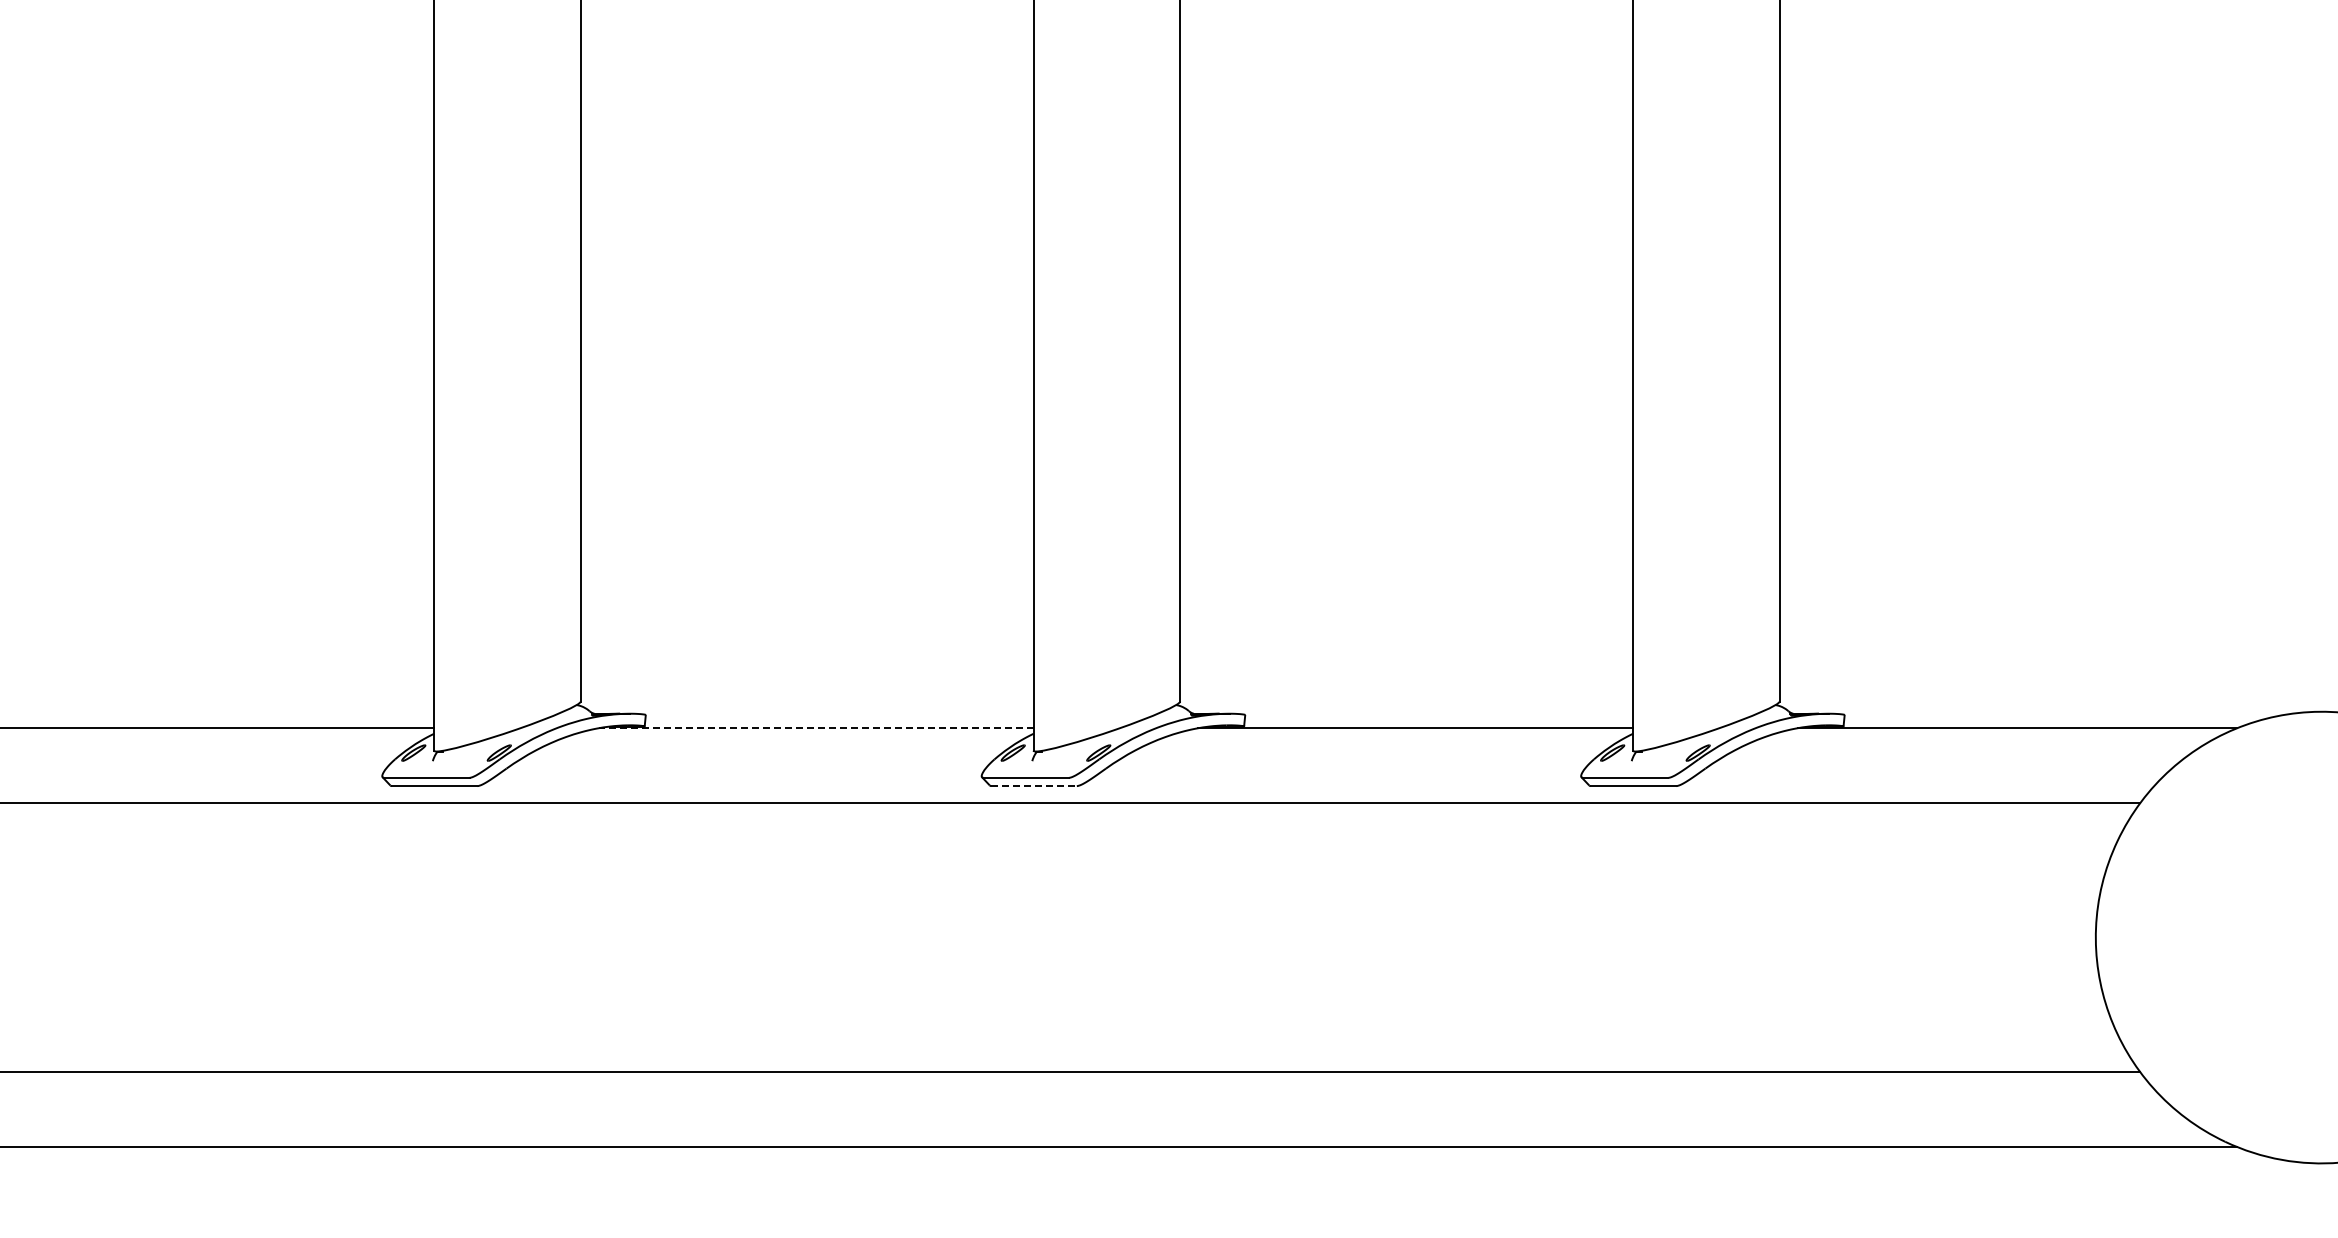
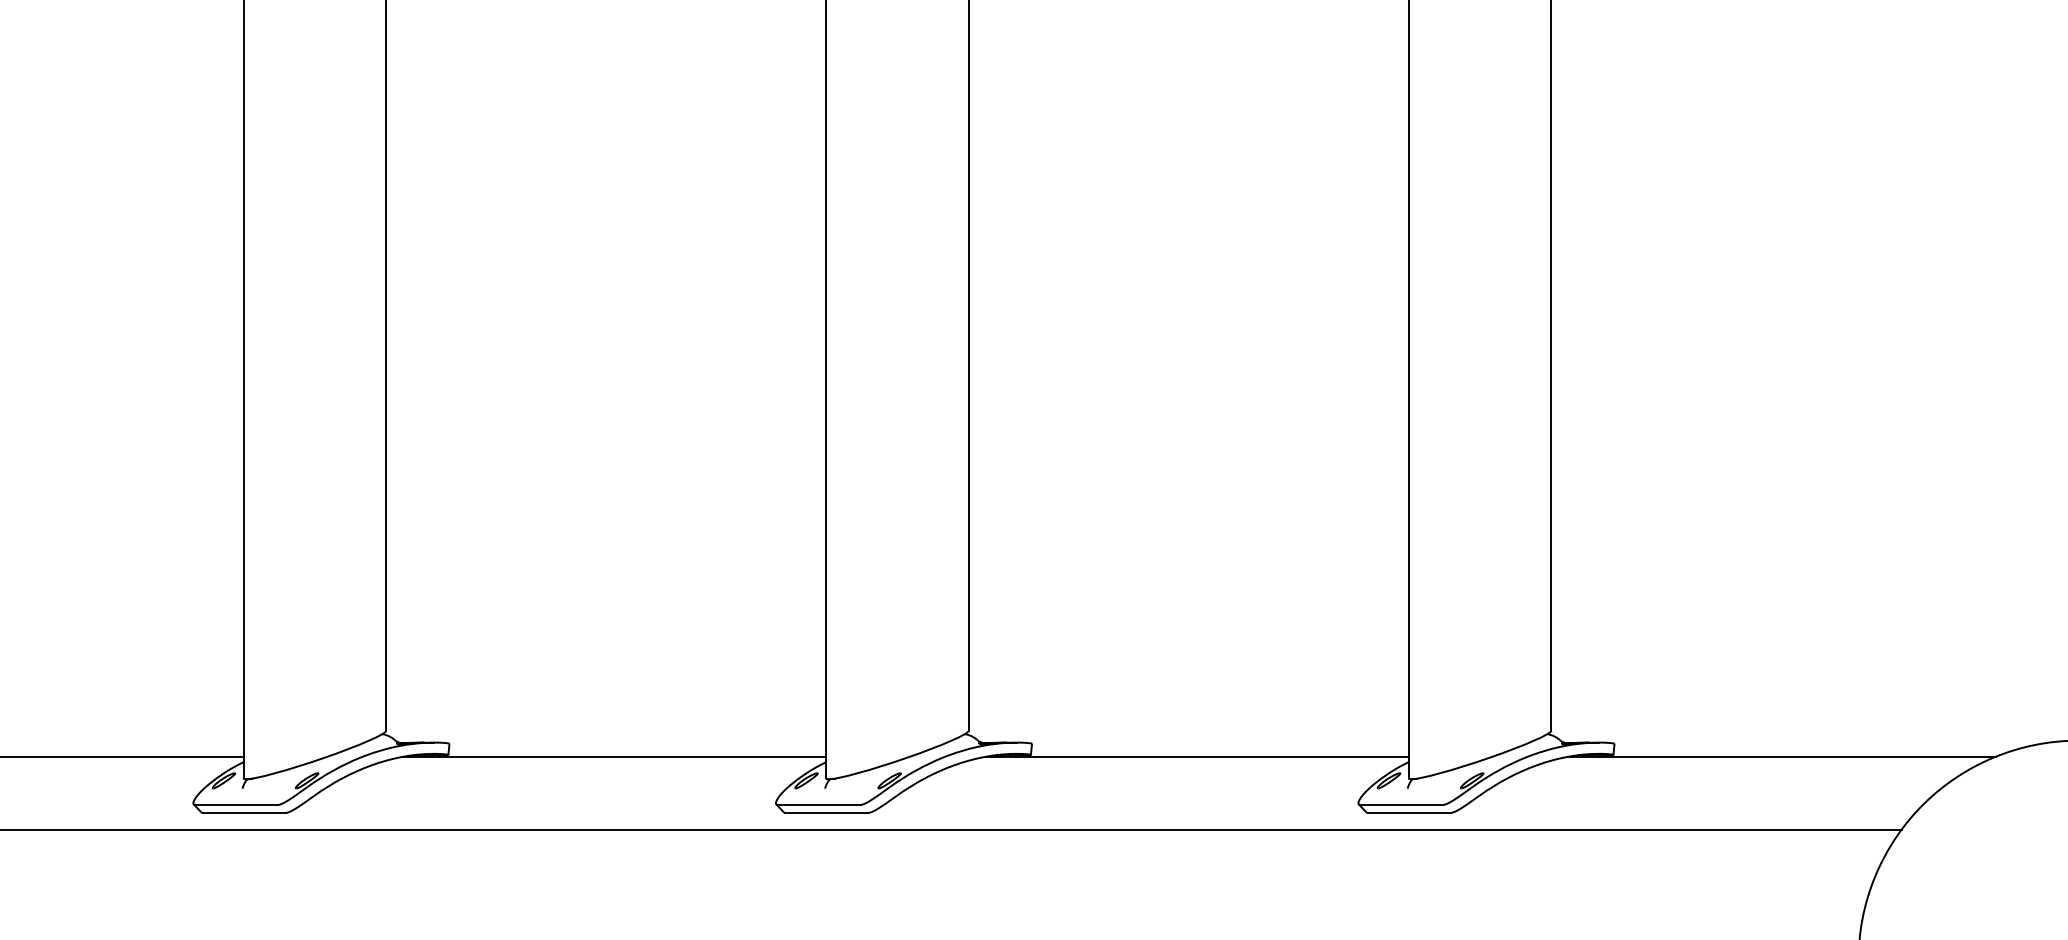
line: (815, 728) -> (614, 756), dashed -> solid
line: (1034, 786) -> (827, 813), dashed -> solid

